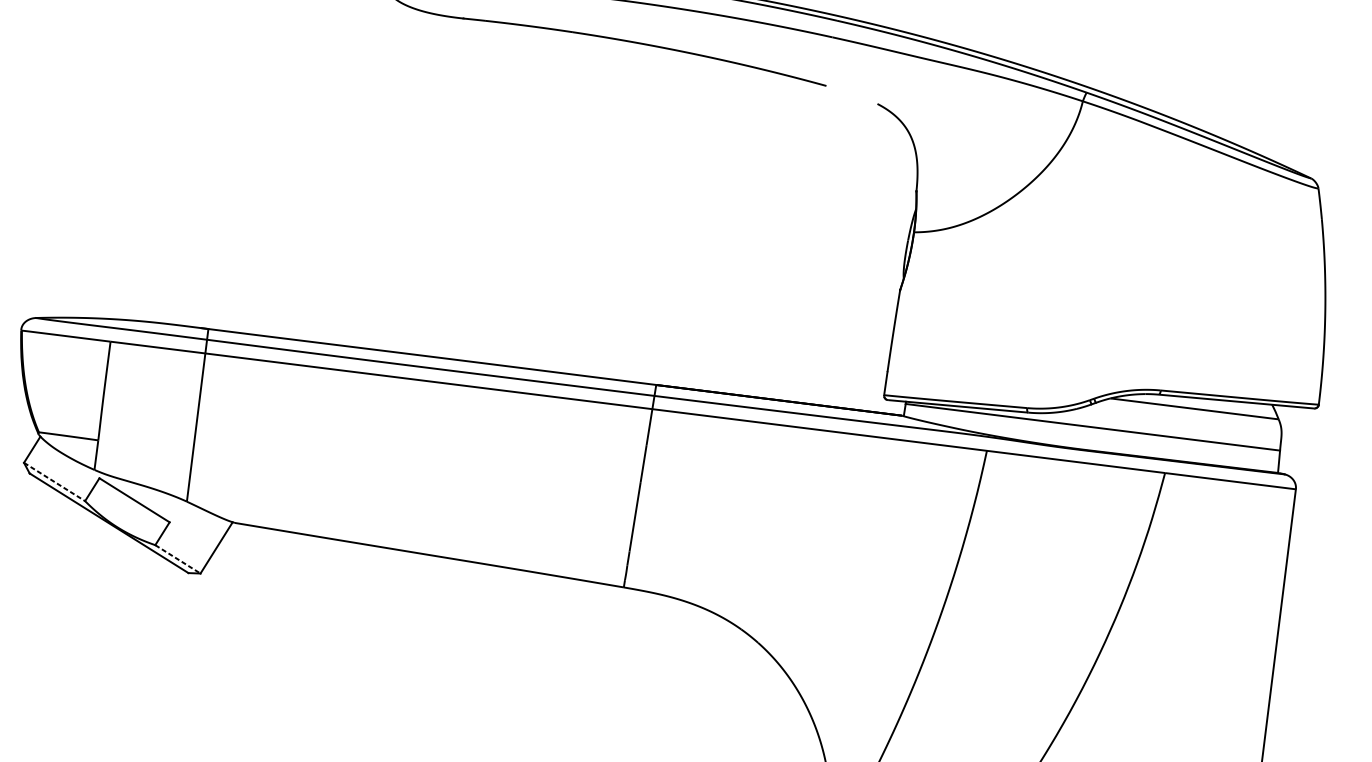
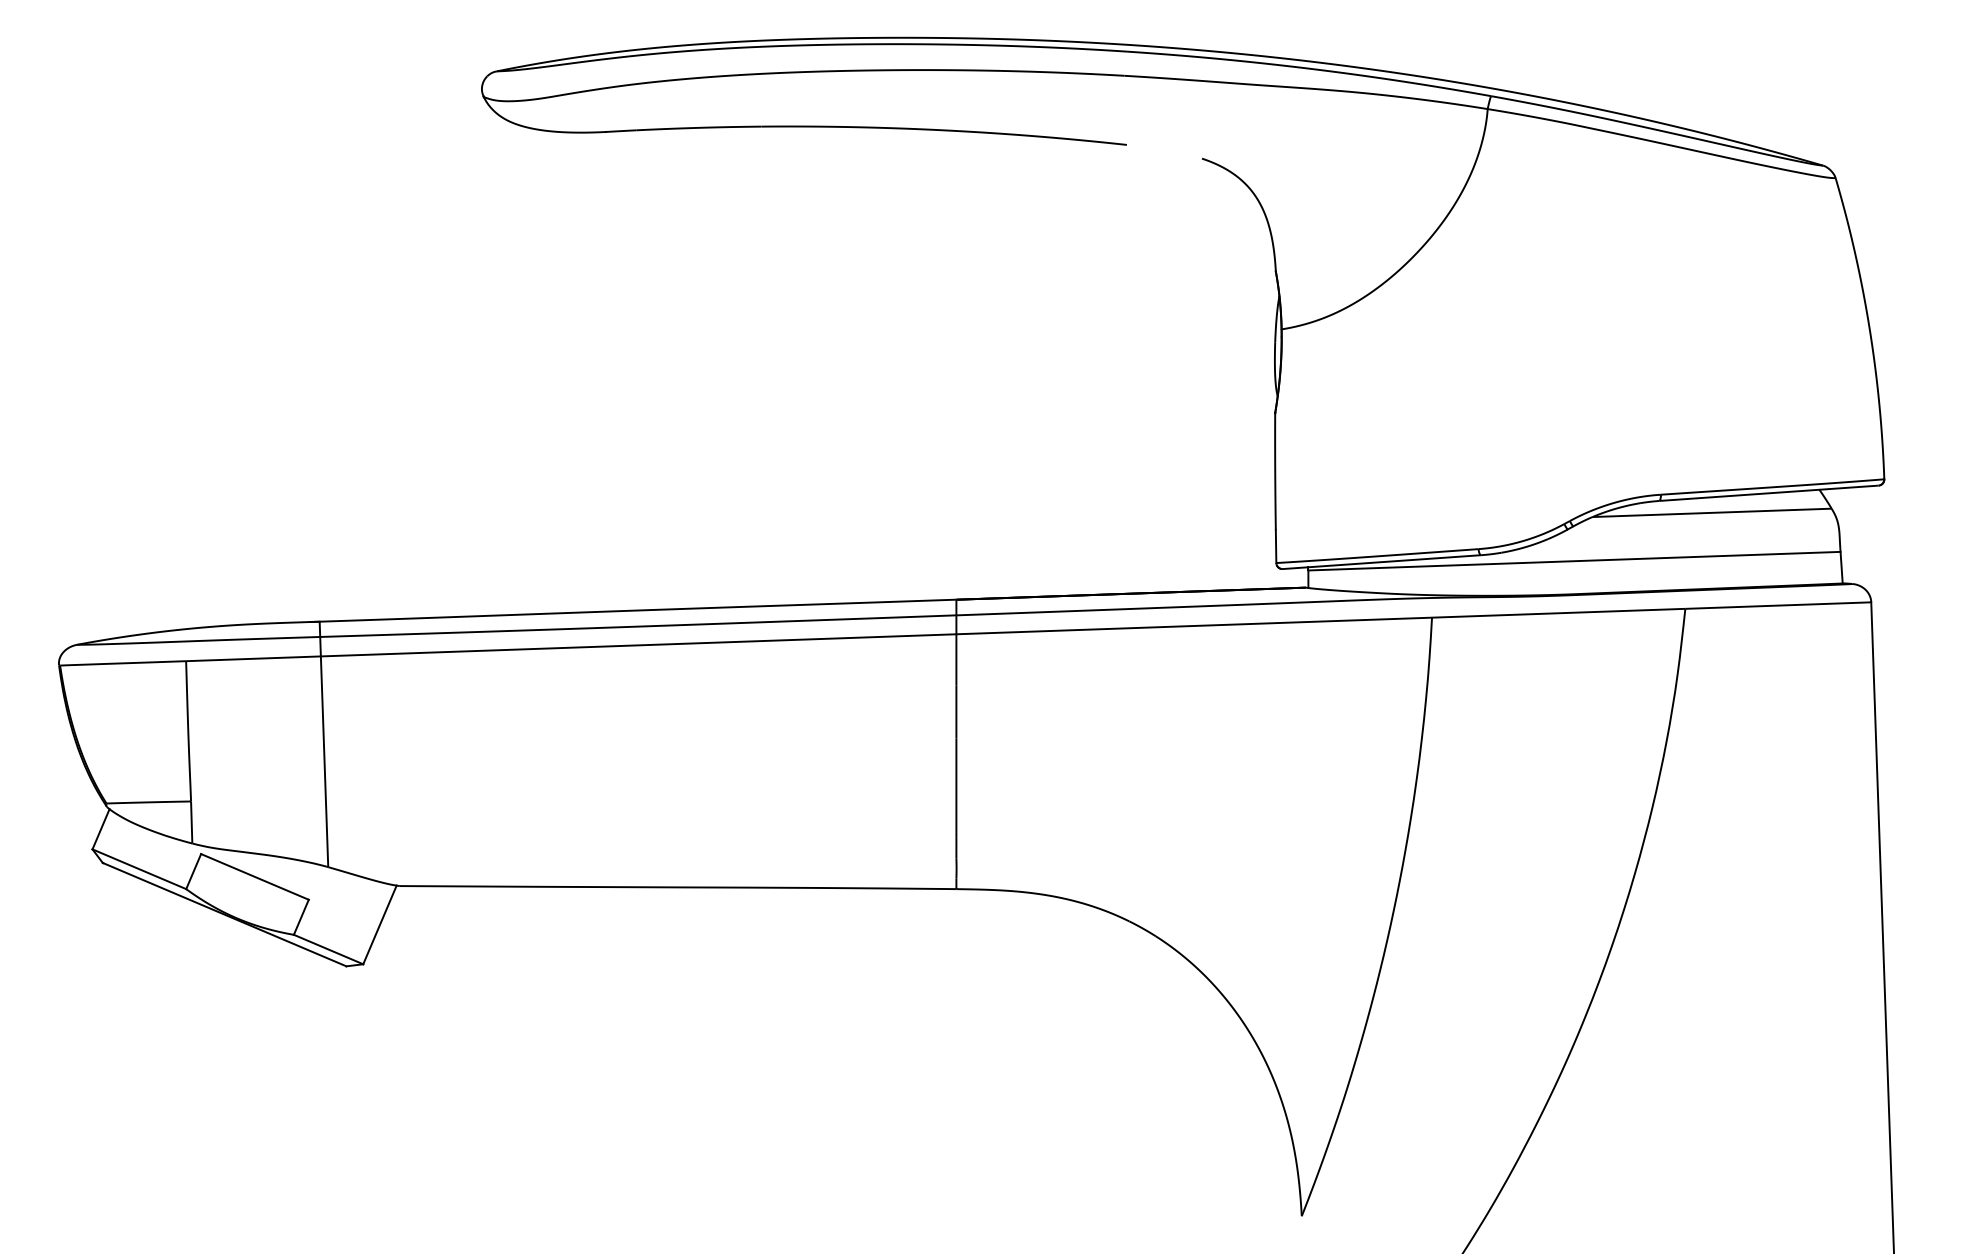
line: (54, 482) -> (139, 869), dashed -> solid
line: (177, 559) -> (328, 949), dashed -> solid

